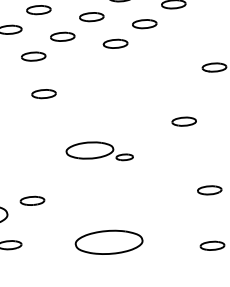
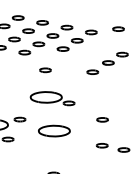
part: (44, 94) -> (45, 70), moved
part: (183, 120) -> (92, 71), moved
part: (99, 151) -> (52, 98), size x1.43
part: (109, 241) -> (54, 130), moved

